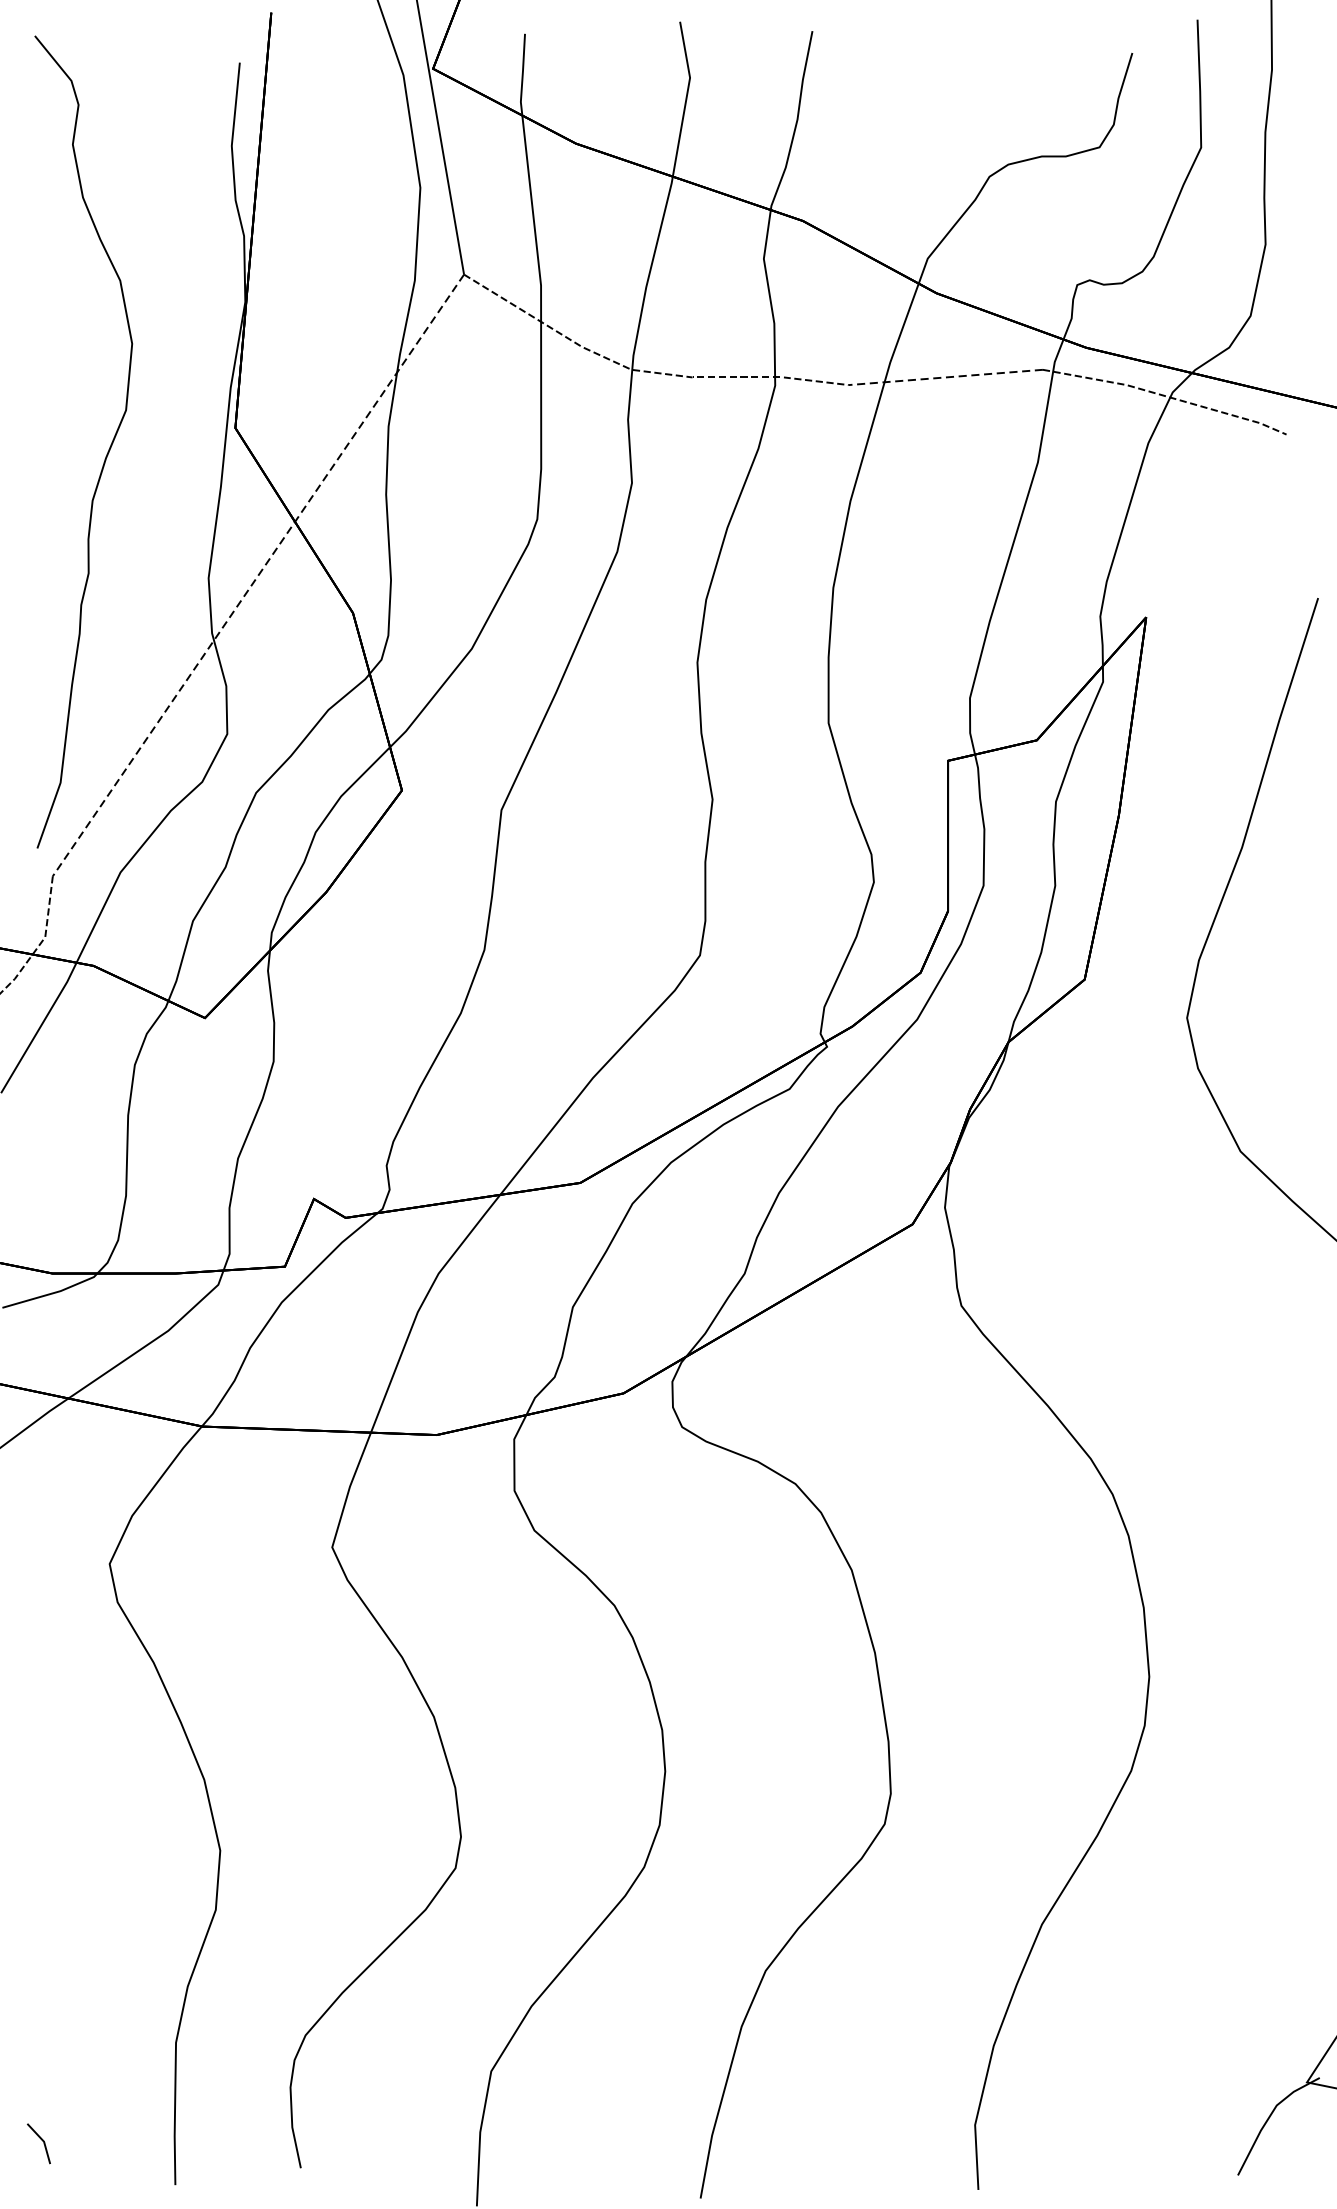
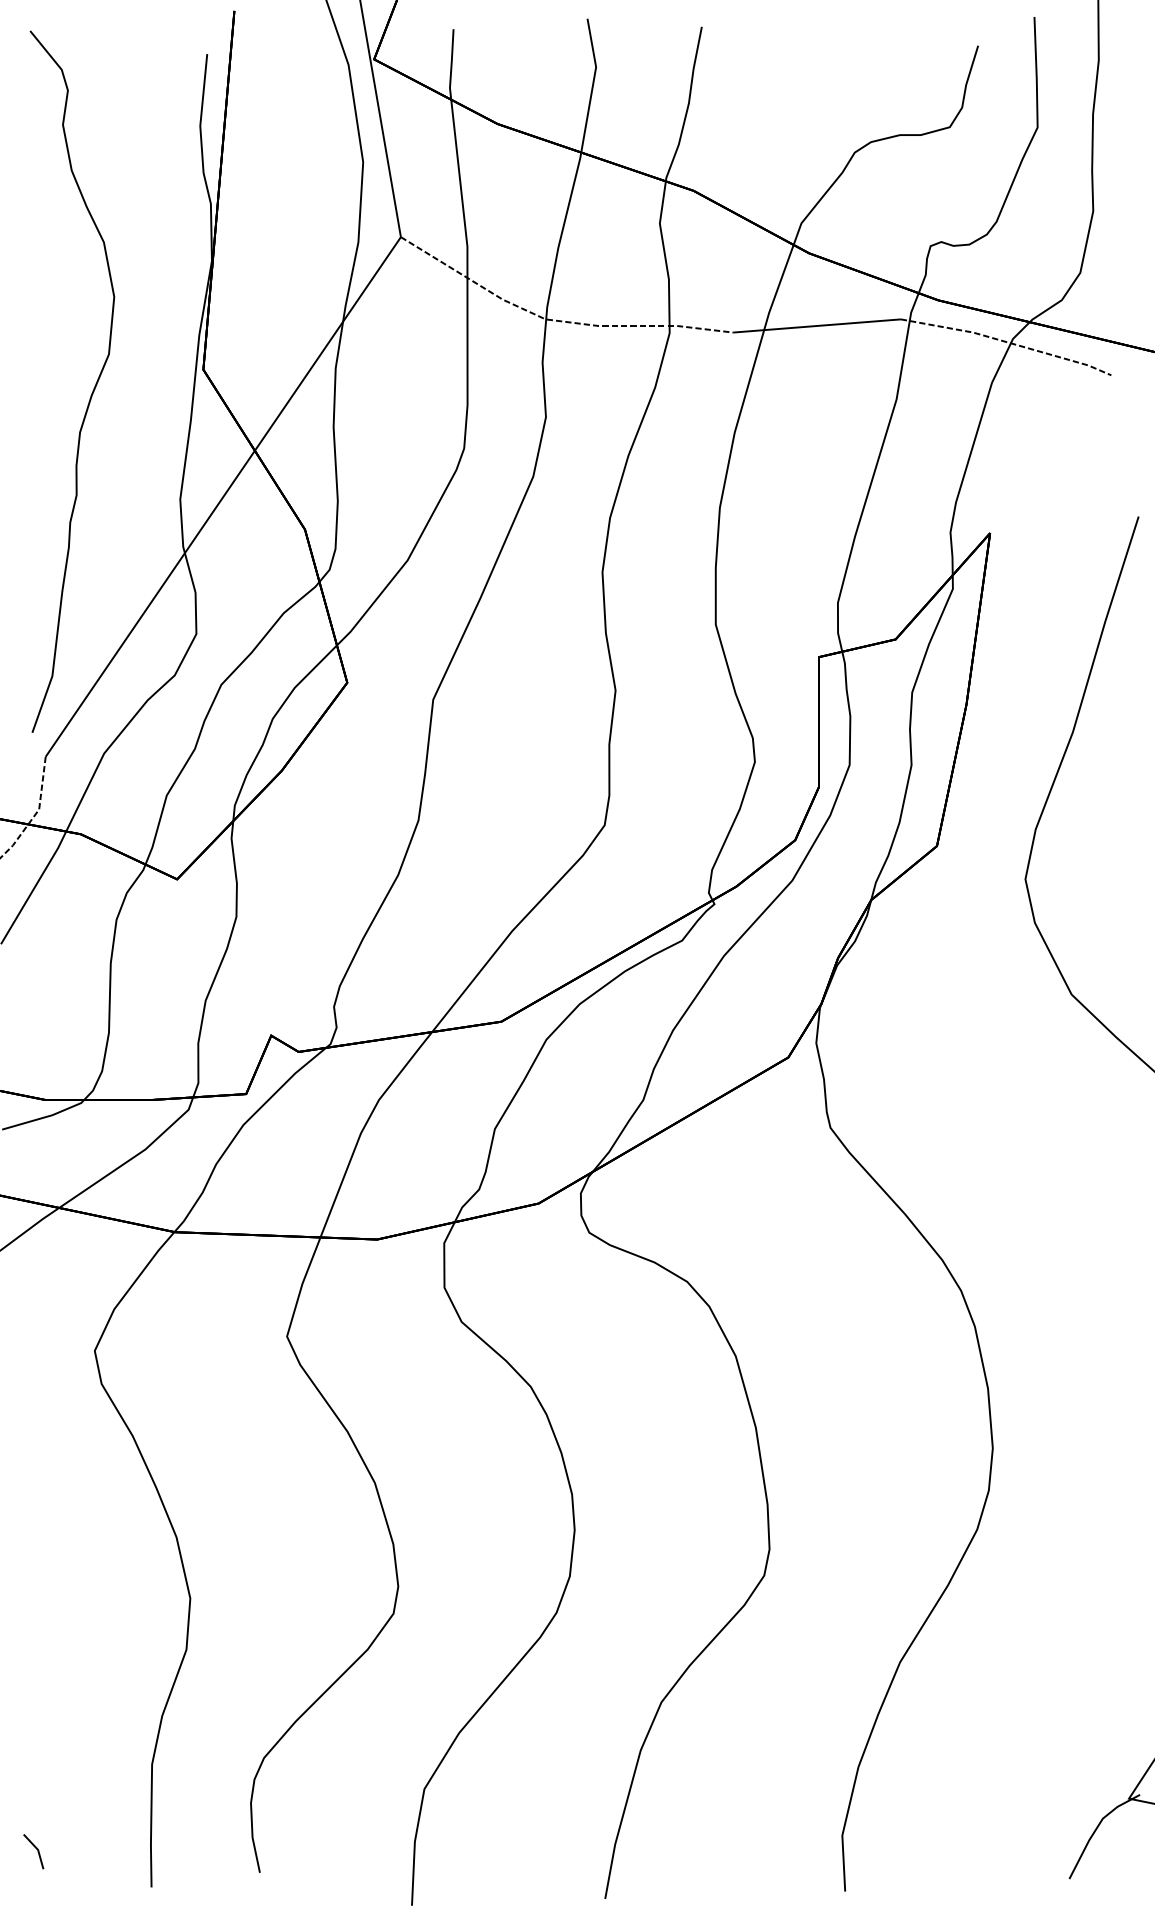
line: (945, 378) -> (816, 326), dashed -> solid
line: (258, 576) -> (223, 497), dashed -> solid

